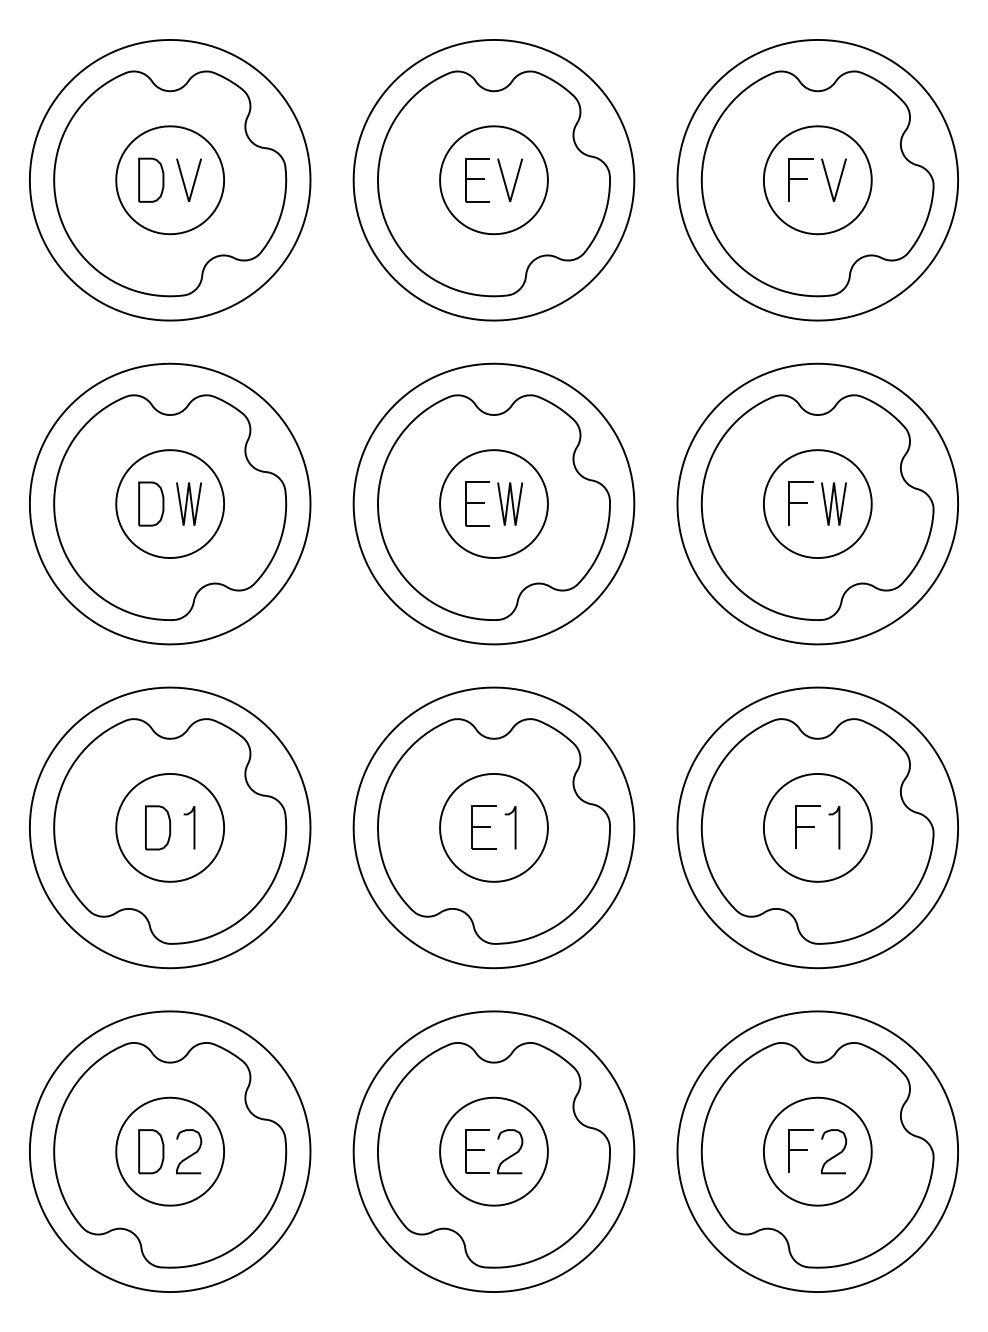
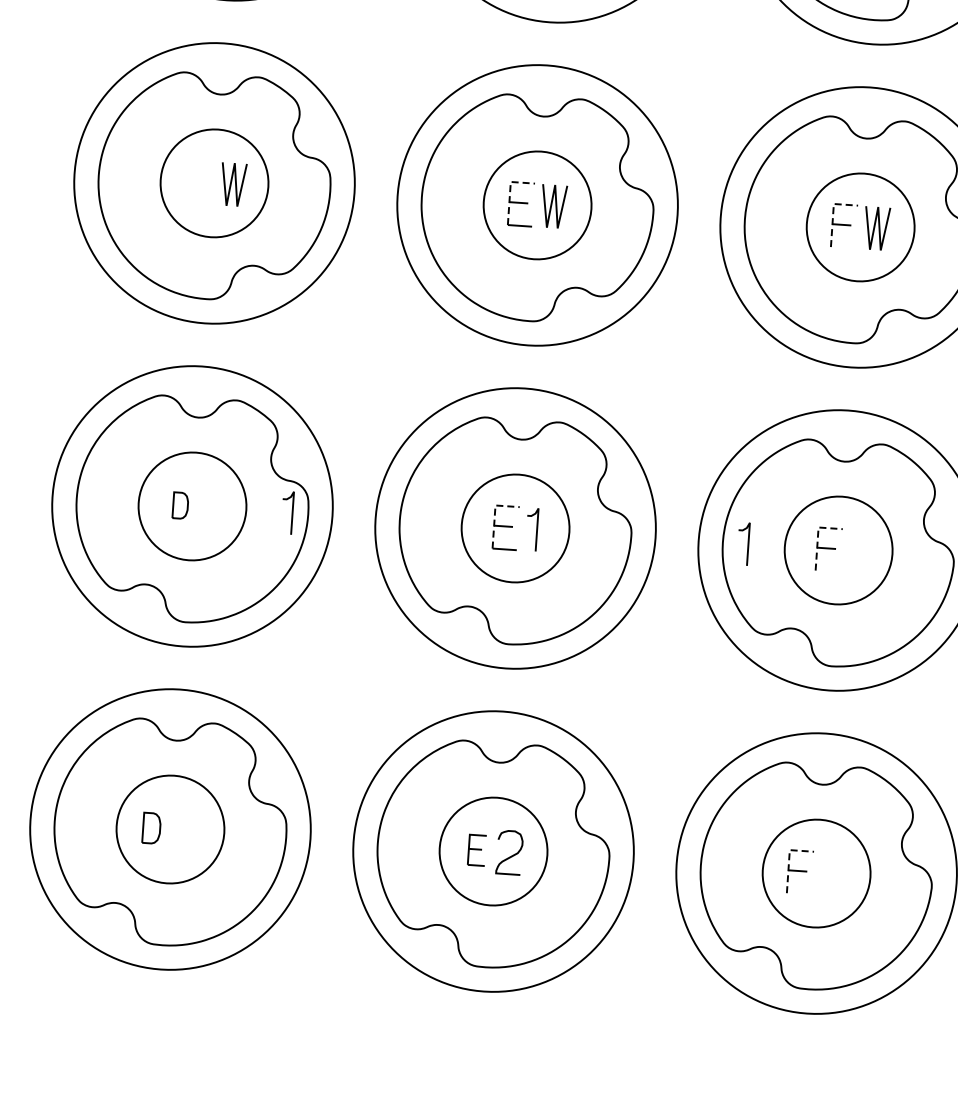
line: (465, 491) -> (510, 190), solid -> dashed
line: (789, 491) -> (833, 212), solid -> dashed
part: (151, 503) -> (195, 181), removed
line: (472, 815) -> (494, 514), solid -> dashed
line: (796, 815) -> (818, 536), solid -> dashed
part: (158, 827) -> (180, 505), size x0.6
curve: (193, 827) -> (291, 512), moved
curve: (838, 827) -> (747, 543), moved
line: (789, 1138) -> (789, 858), solid -> dashed
part: (151, 1151) -> (151, 828), size x0.7
part: (477, 1151) -> (477, 850), size x0.7
curve: (190, 1154) -> (190, 833), removed
curve: (835, 1154) -> (834, 877), removed

